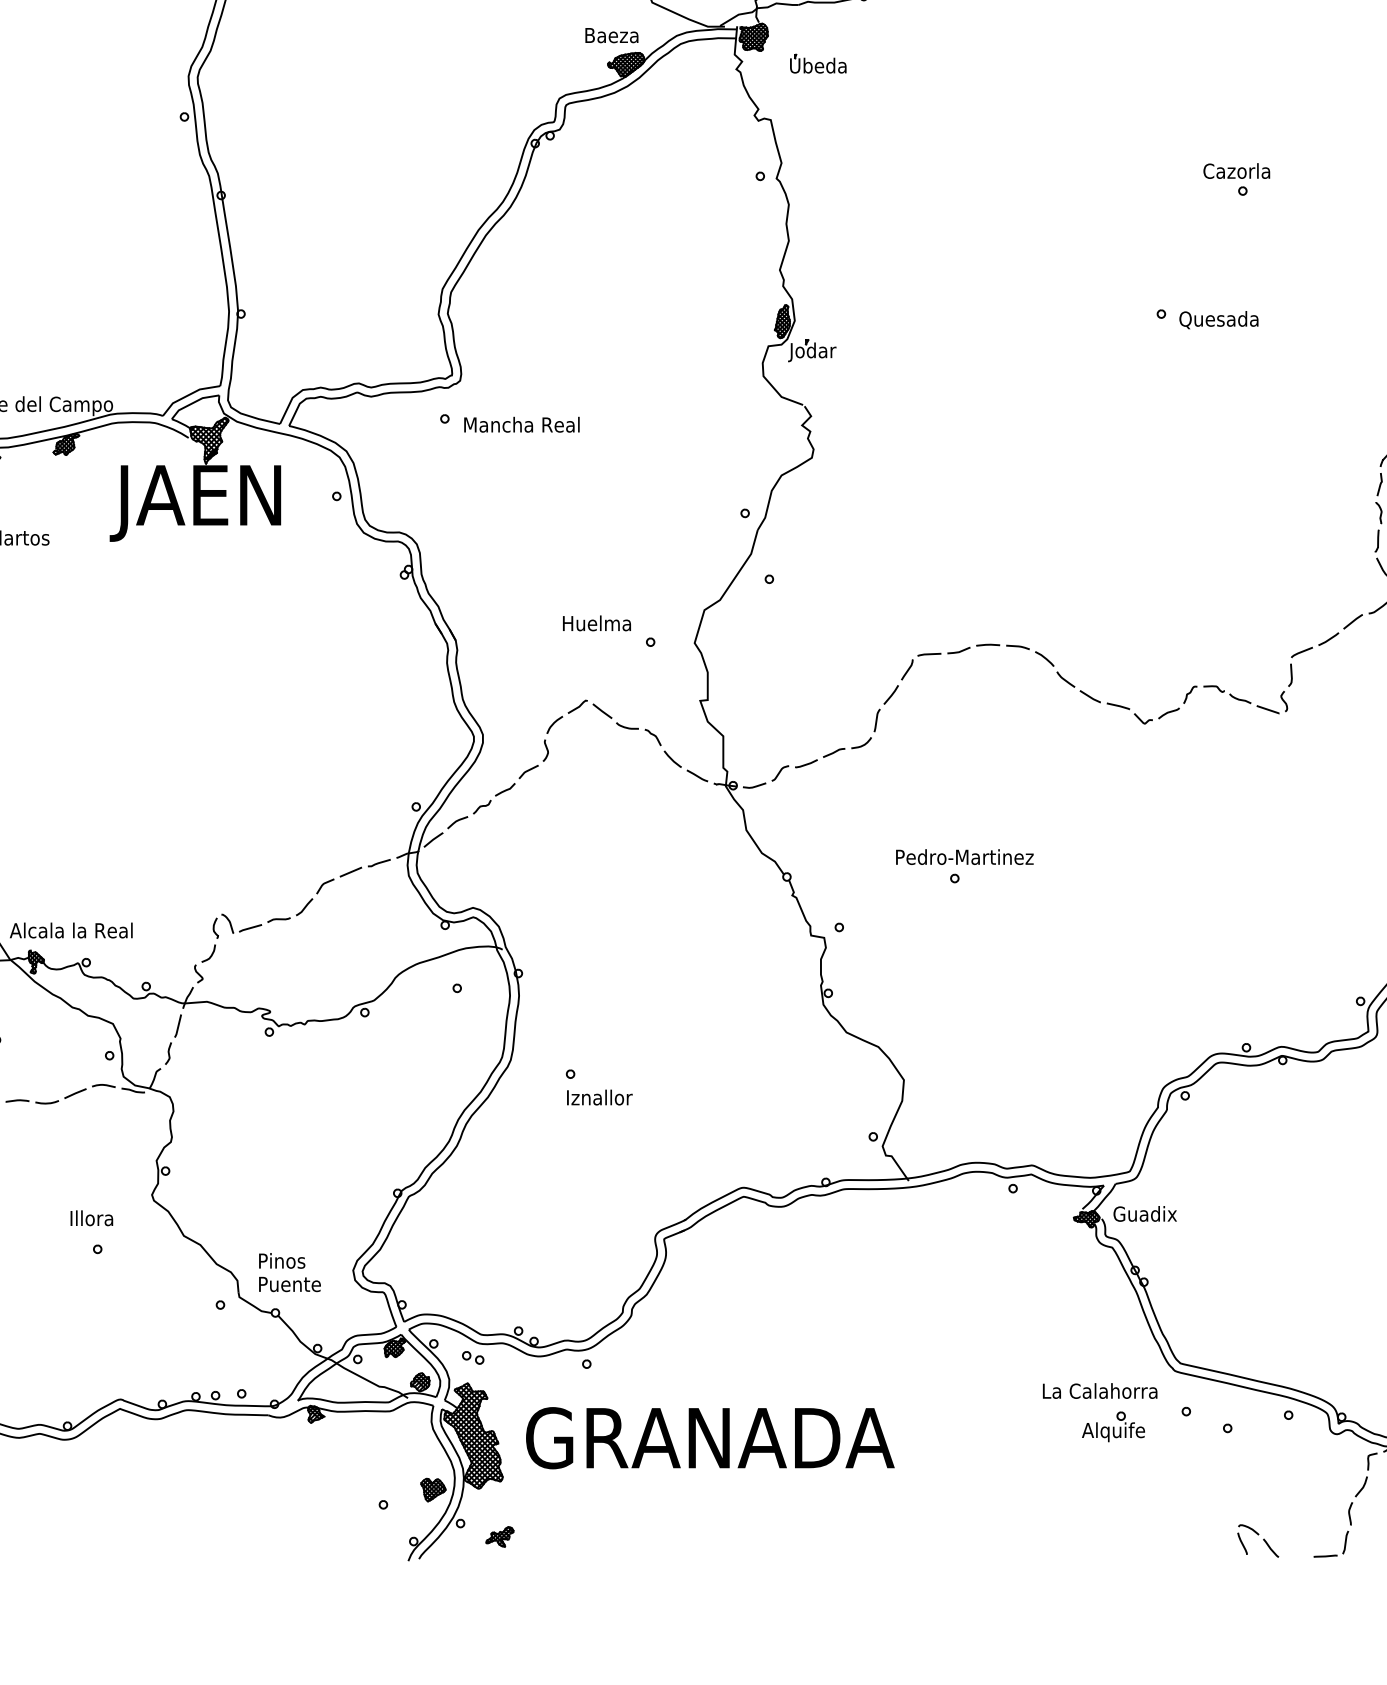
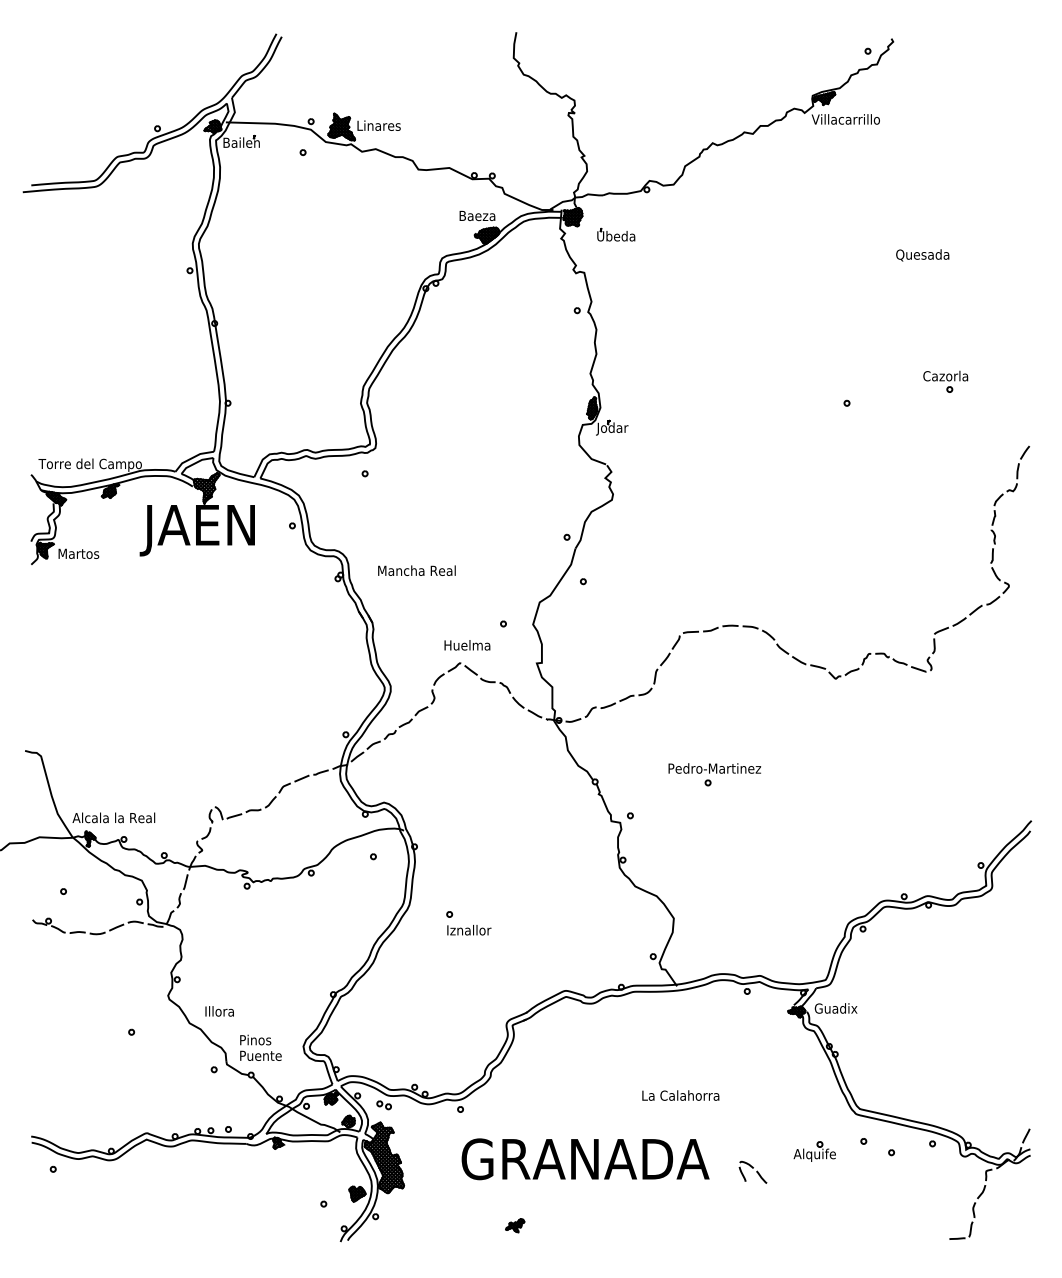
part: (1236, 179) -> (945, 381), moved
text: (1218, 320) -> (922, 255), moved
text: (521, 424) -> (416, 570), moved
text: (597, 623) -> (467, 645), moved
text: (91, 1218) -> (219, 1011), moved
text: (1099, 1390) -> (680, 1095), moved
text: (710, 1438) -> (585, 1159), moved
part: (500, 1536) -> (515, 1225), moved
part: (1257, 1539) -> (752, 1171), moved

